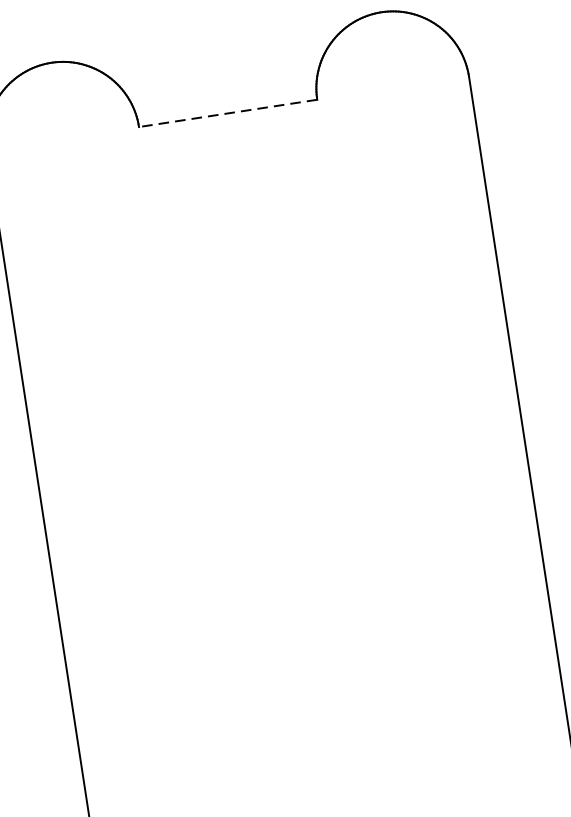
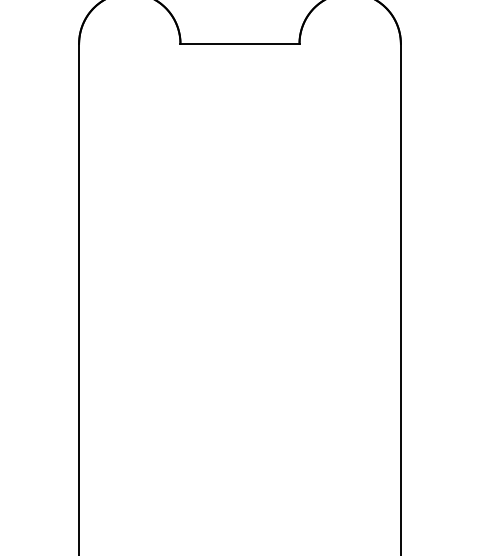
line: (227, 113) -> (239, 43), dashed -> solid

